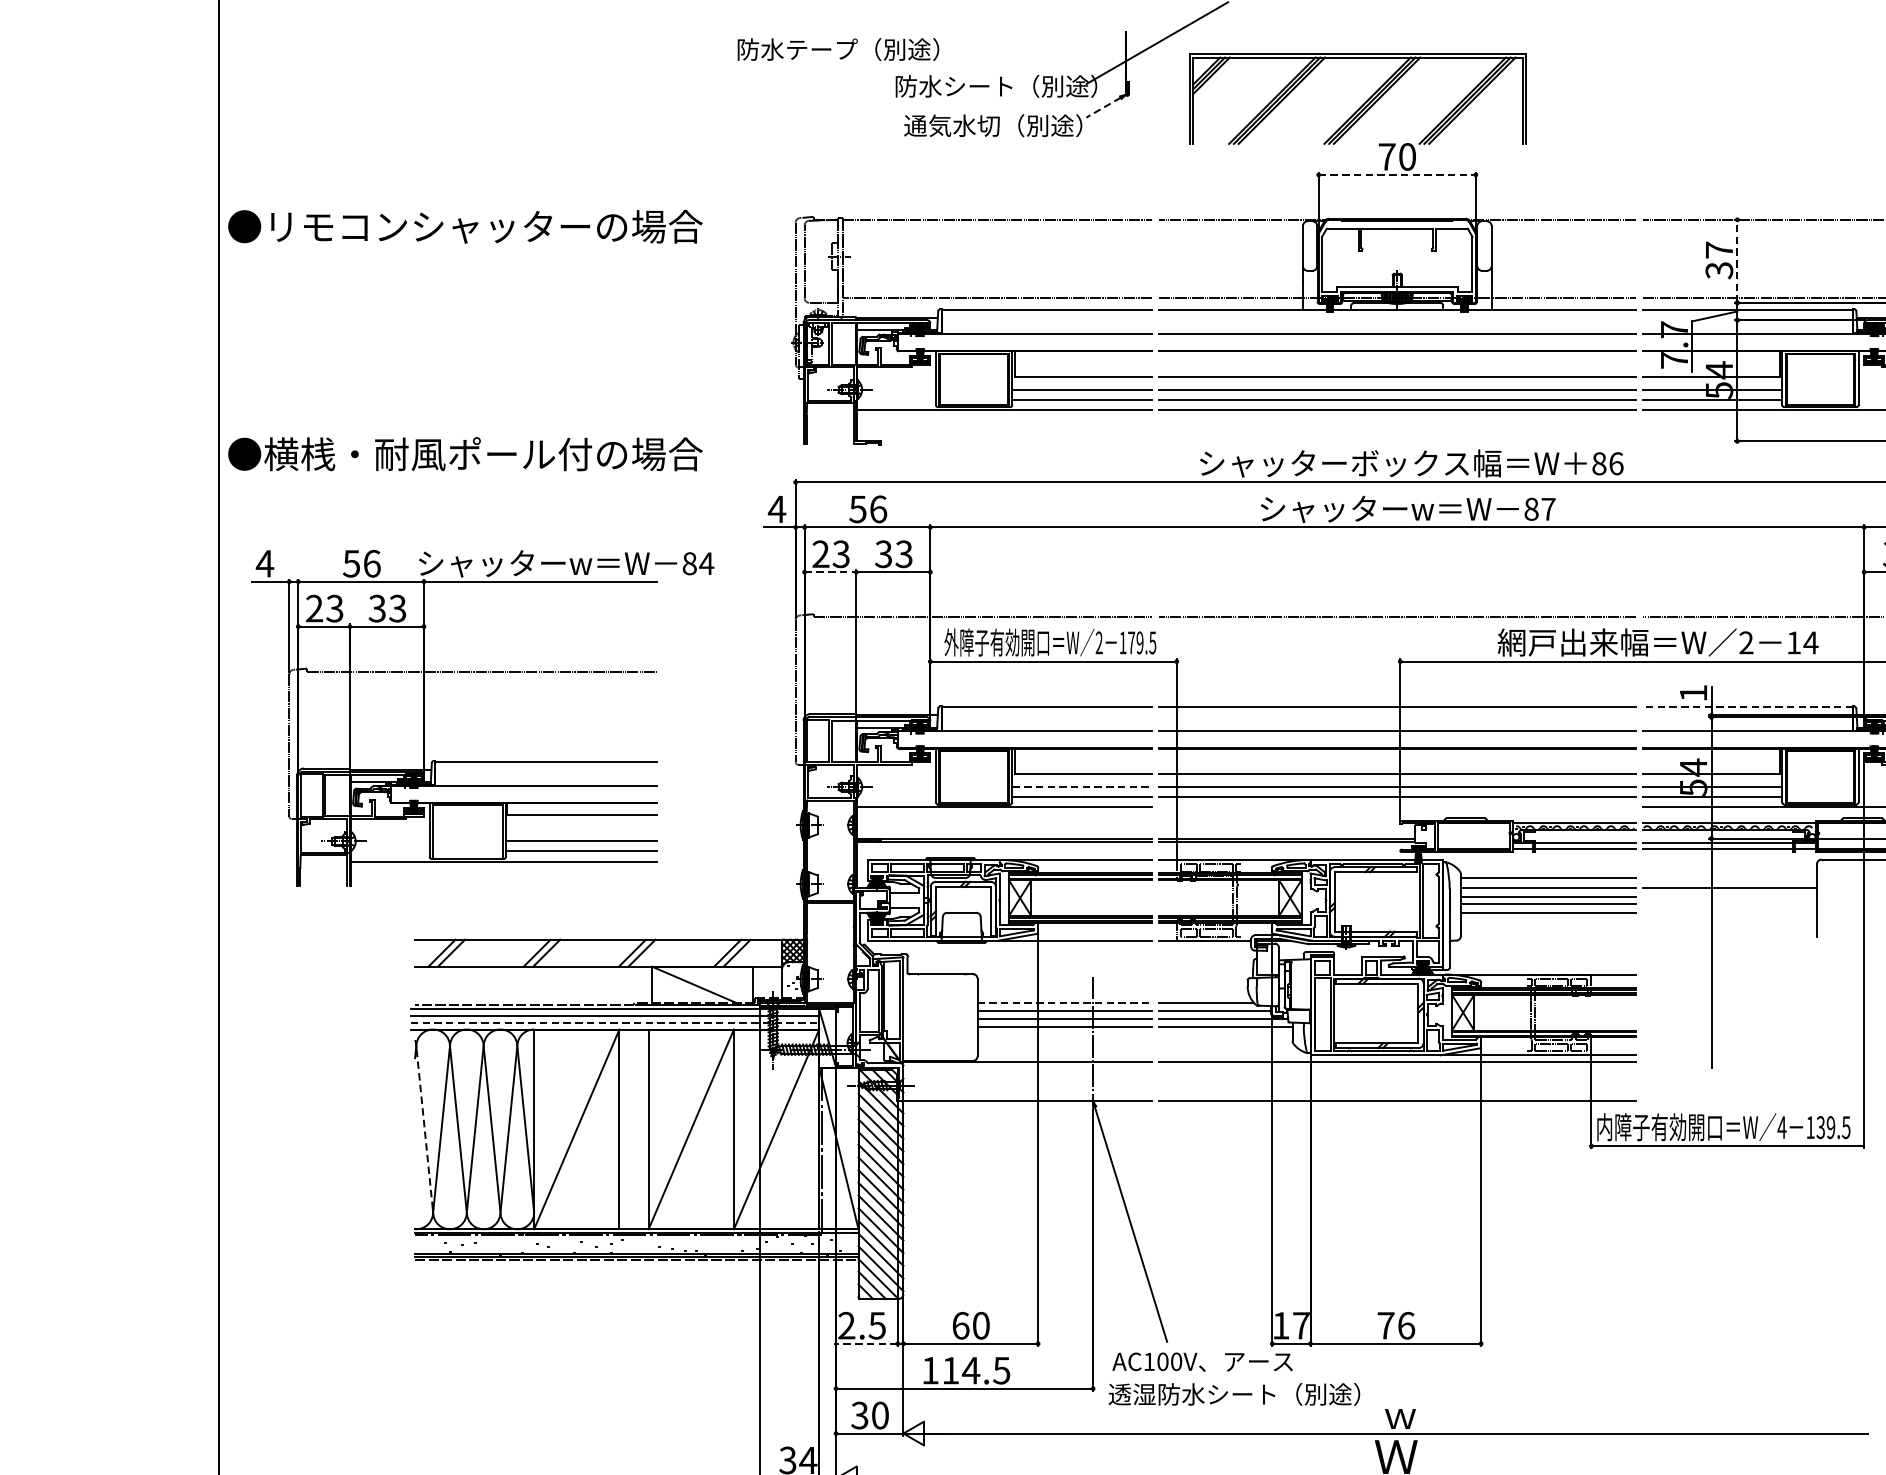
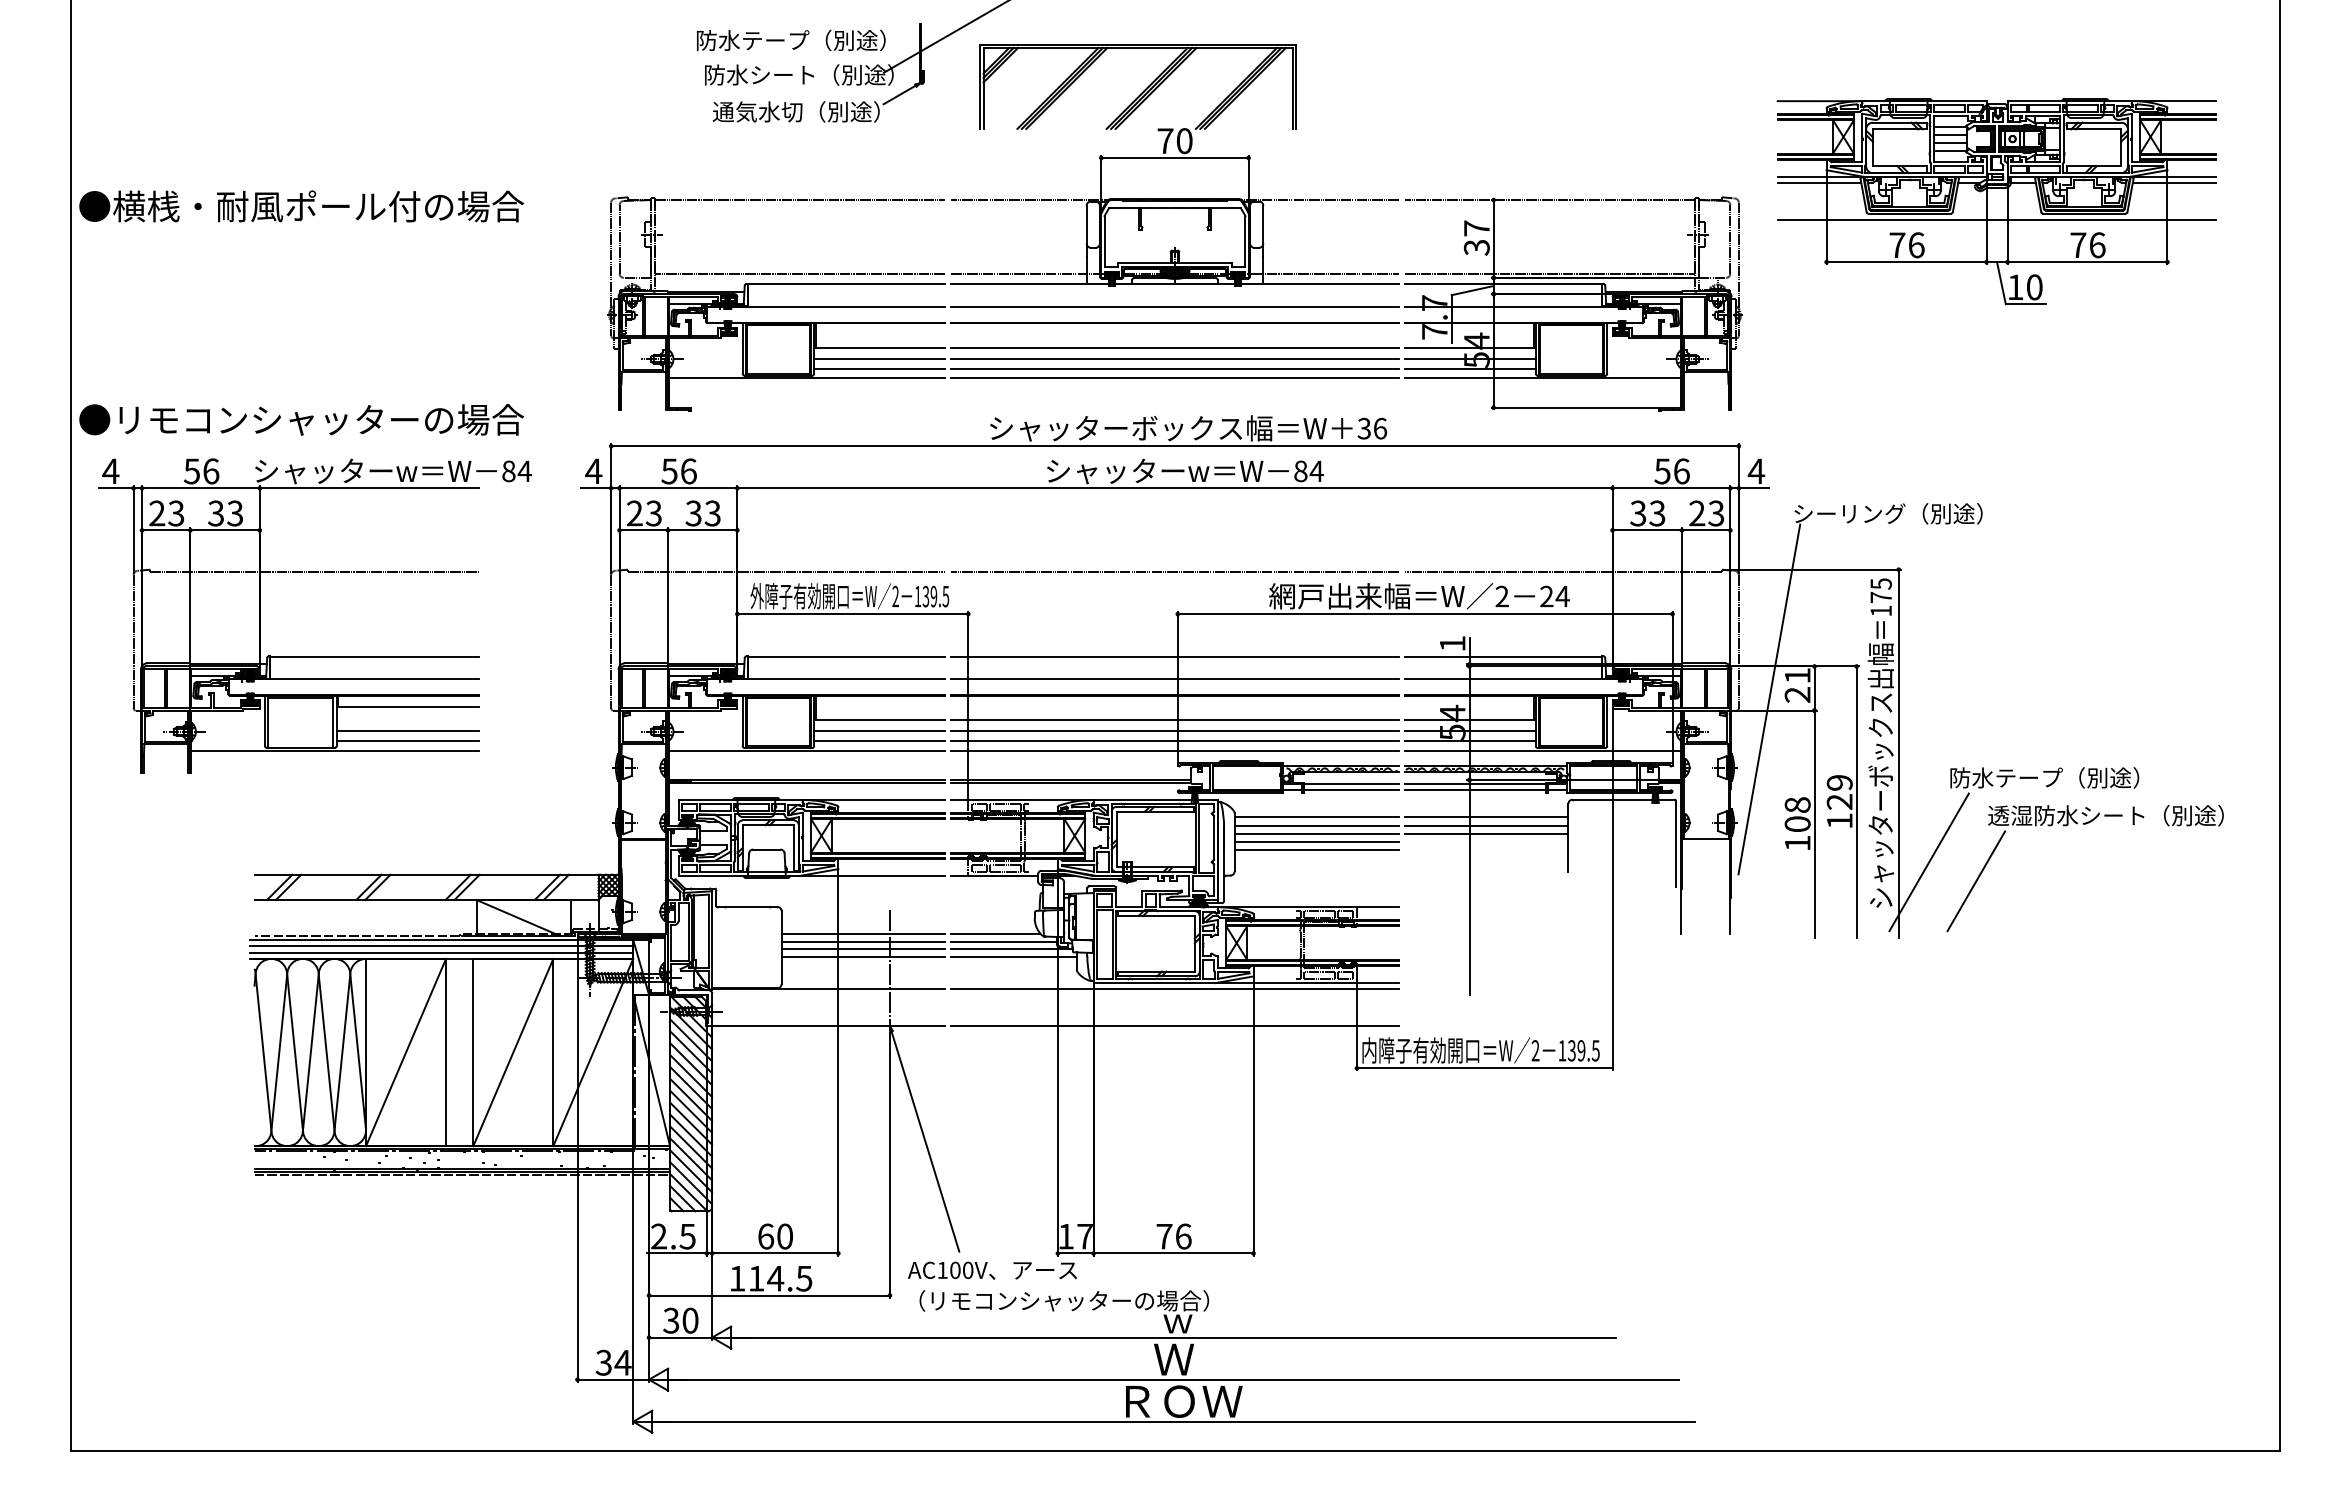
text: (838, 49) -> (791, 40), moved
line: (1103, 107) -> (899, 94), dashed -> solid
line: (1397, 174) -> (1175, 157), dashed -> solid
text: (427, 226) -> (266, 206), ●リモコンシャッターの場合 -> ●横桟・耐風ポール付の場合
line: (1737, 260) -> (1493, 238), dashed -> solid
text: (427, 453) -> (266, 419), ●横桟・耐風ポール付の場合 -> ●リモコンシャッターの場合
text: (1599, 463) -> (1364, 428), 86 -> 36
text: (1548, 508) -> (1316, 470), 87 -> 84
line: (831, 572) -> (644, 530), dashed -> solid
text: (1793, 641) -> (1546, 595), 14 -> 24
text: (1131, 642) -> (925, 596), 179.5 -> 139.5
line: (1747, 706) -> (1503, 656), dashed -> solid
part: (482, 761) -> (314, 656), moved
line: (1083, 786) -> (880, 731), dashed -> solid
line: (1396, 807) -> (1174, 750), added
line: (1729, 878) -> (1486, 817), added
line: (1729, 896) -> (1486, 834), added
line: (1064, 1002) -> (863, 933), dashed -> solid
line: (615, 1022) -> (442, 952), dashed -> solid
text: (1781, 1127) -> (1535, 1050), 4 -> 2
line: (424, 1129) -> (263, 1052), dashed -> solid
line: (866, 1343) -> (677, 1253), dashed -> solid
text: (1270, 1393) -> (1056, 1300), 透湿防水シート（別途） -> （リモコンシャッターの場合）

